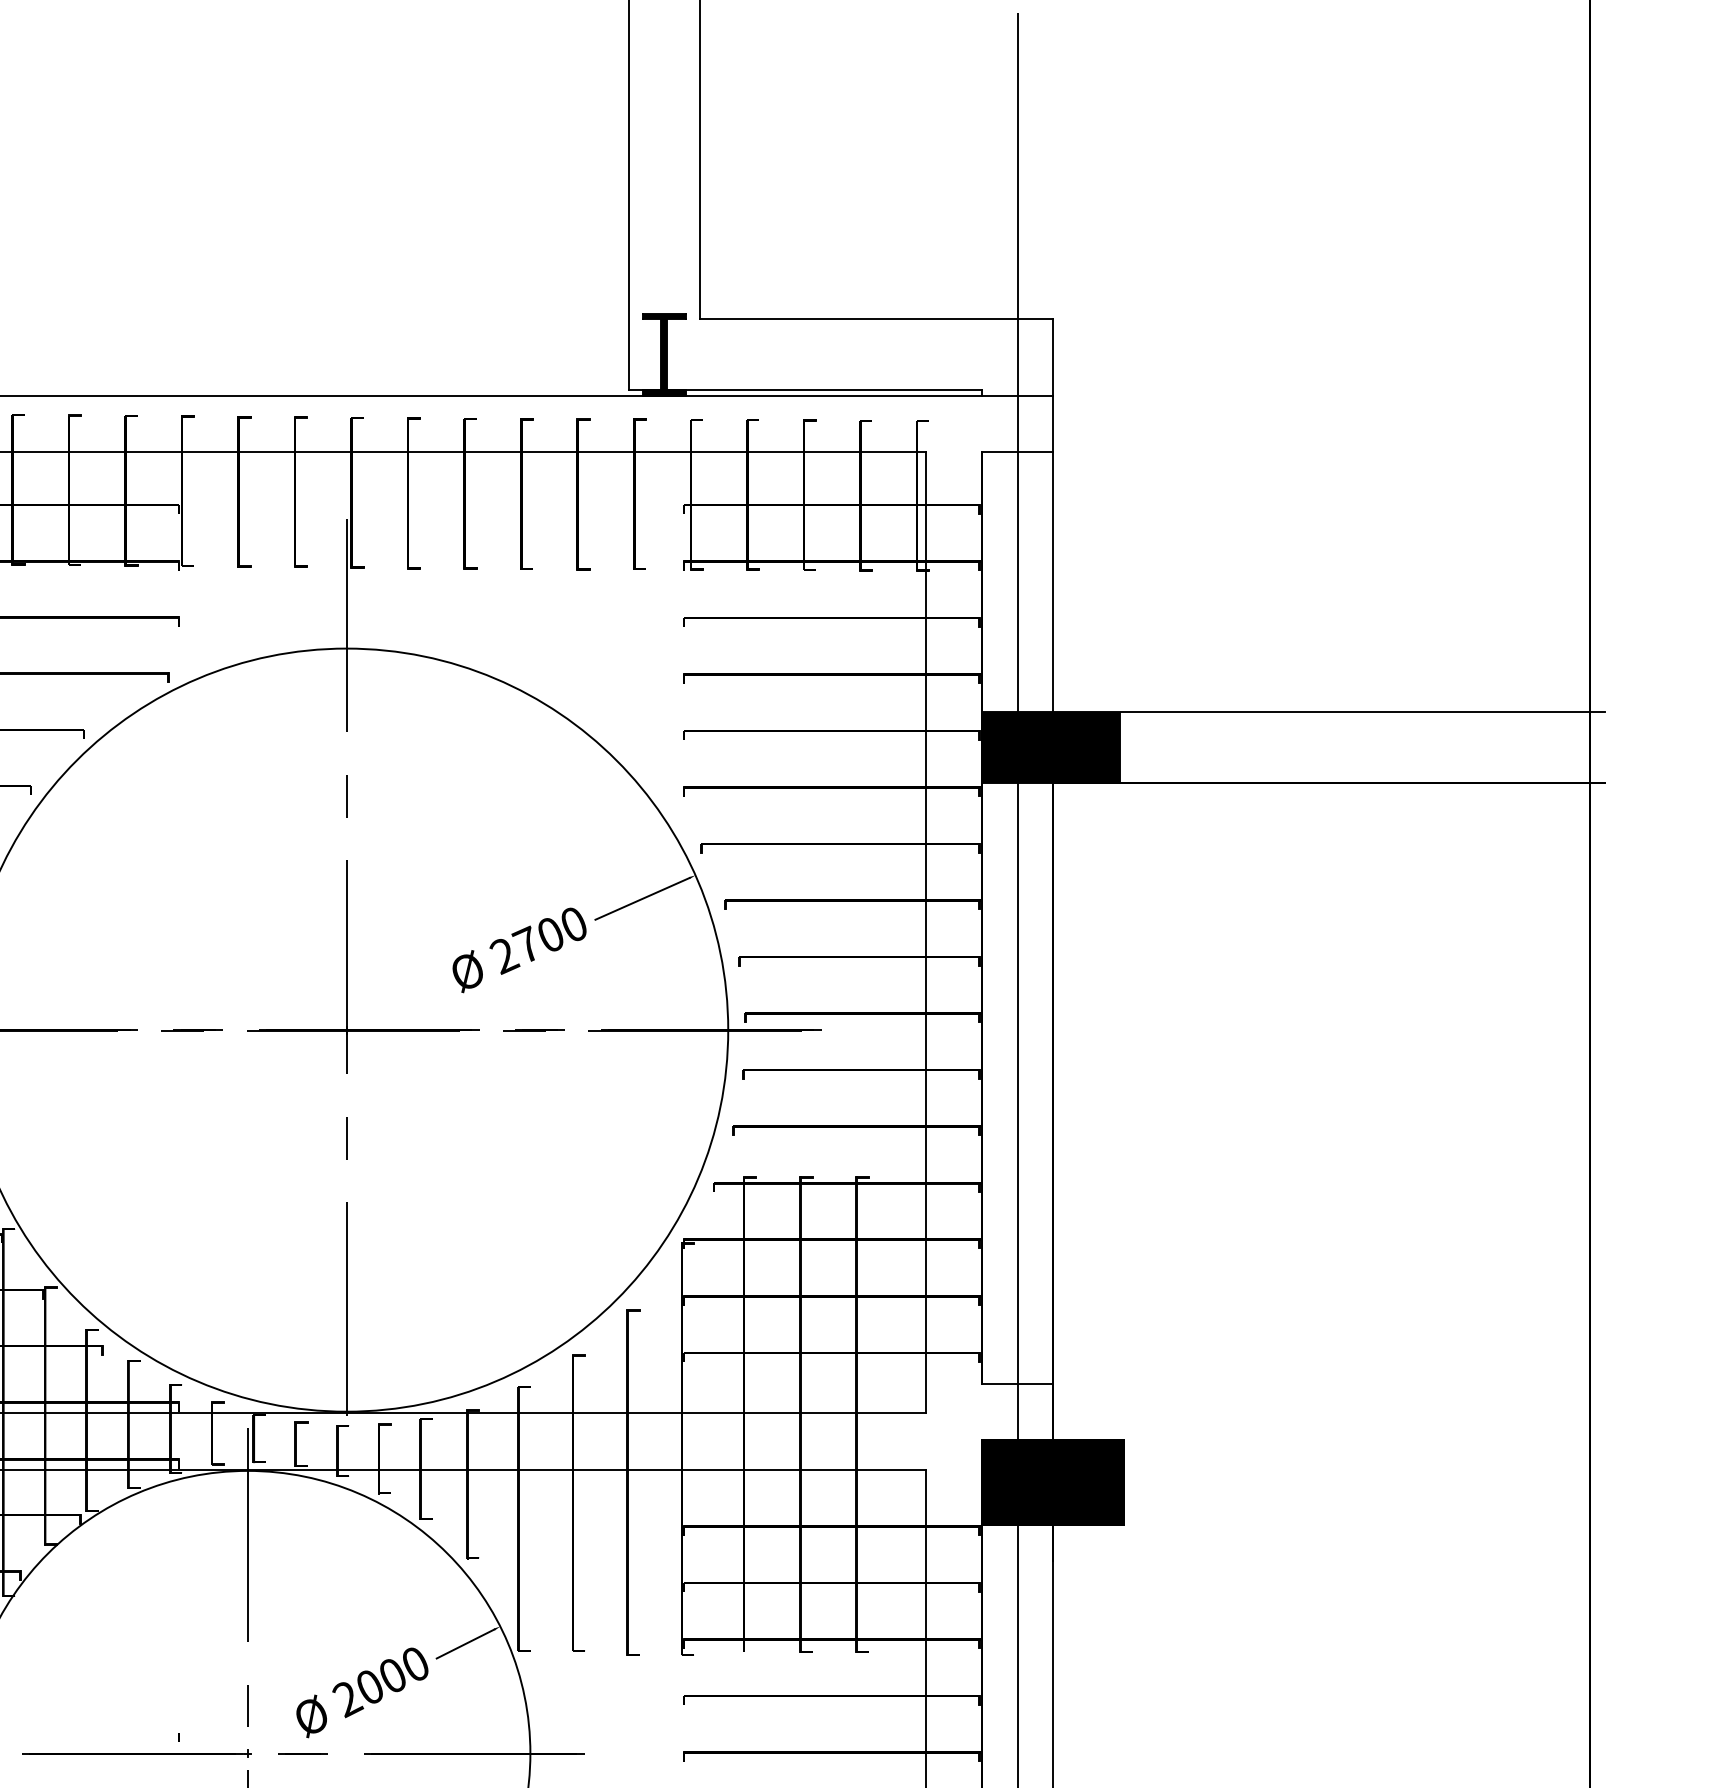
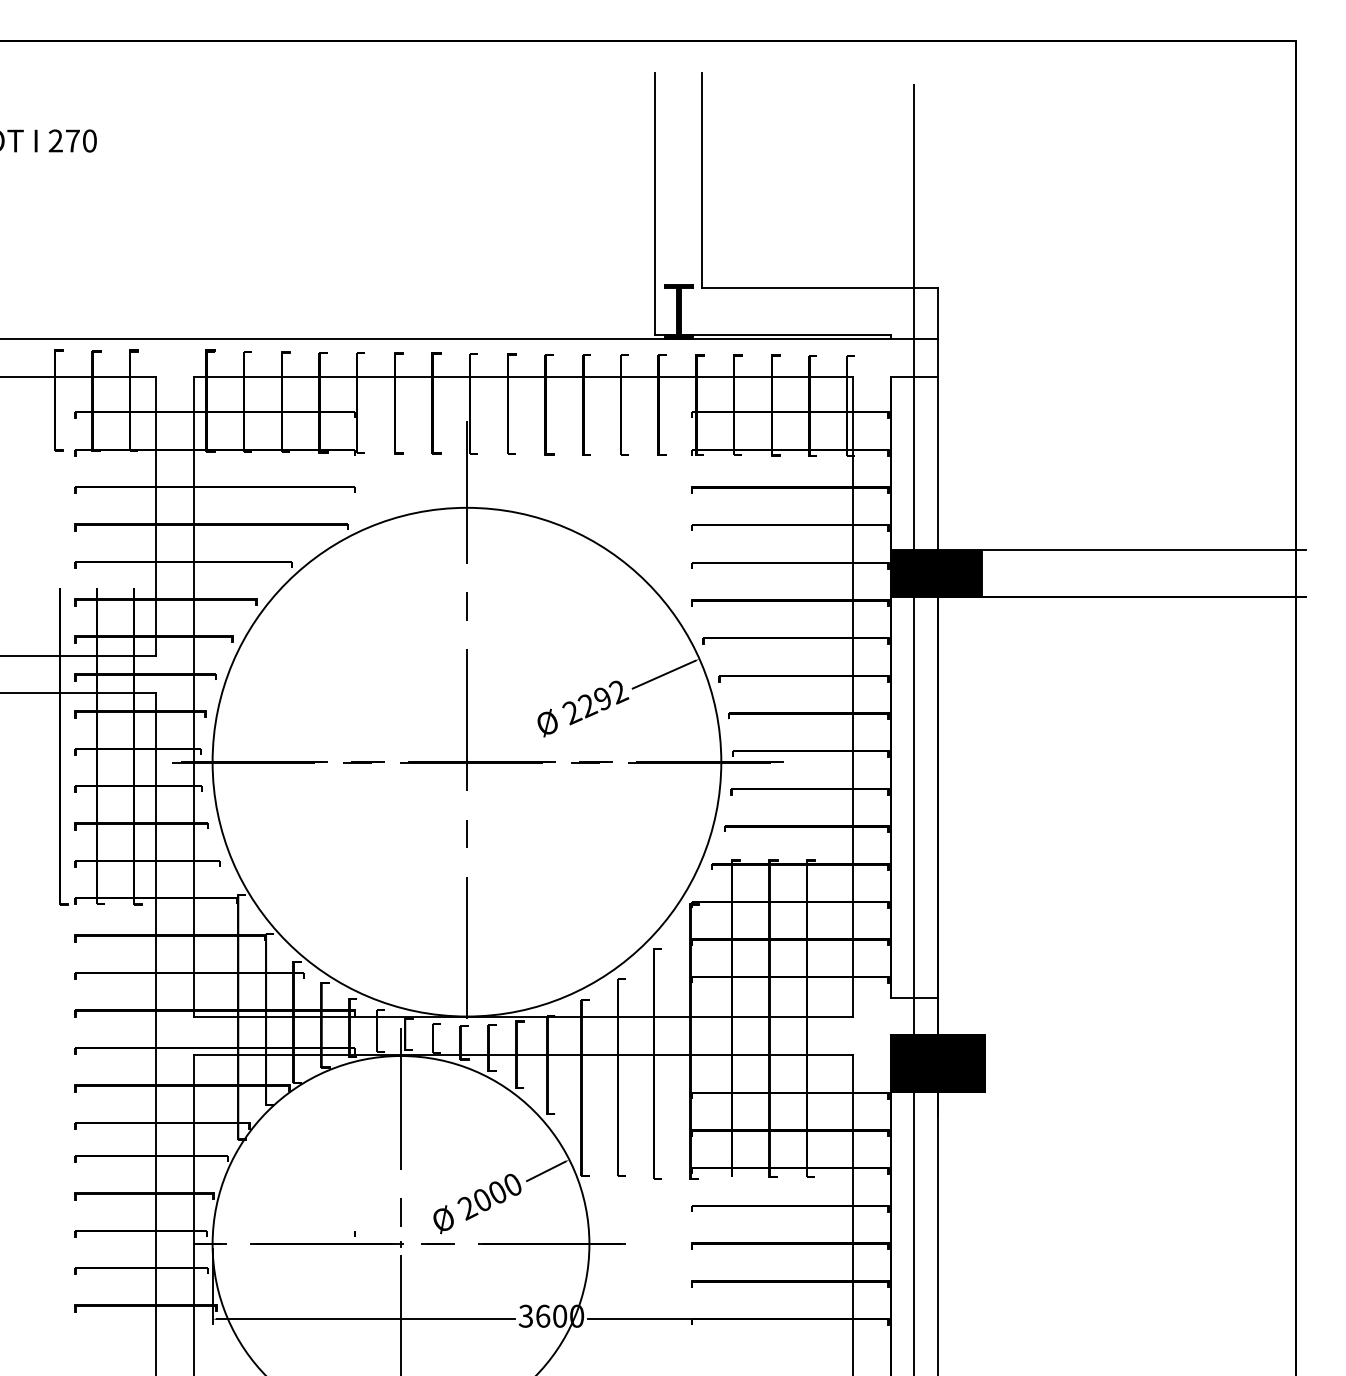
text: (550, 936) -> (602, 699), 2700 -> 2292

